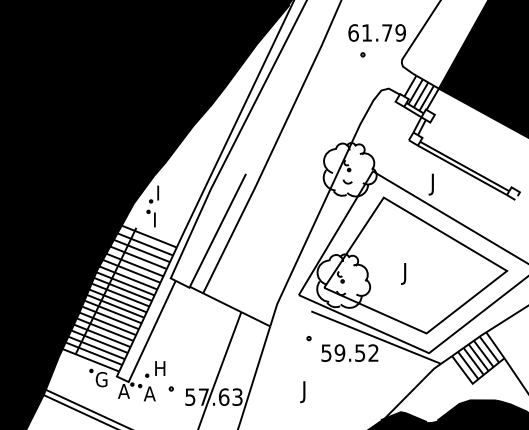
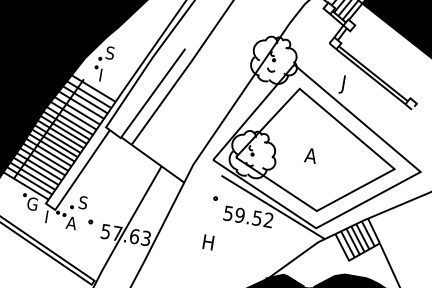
text: (161, 192) -> (110, 52), I -> S
text: (408, 273) -> (310, 157), J -> A
text: (159, 368) -> (83, 202), H -> S
text: (123, 391) -> (49, 217), A -> I
text: (307, 392) -> (206, 244), J -> H

